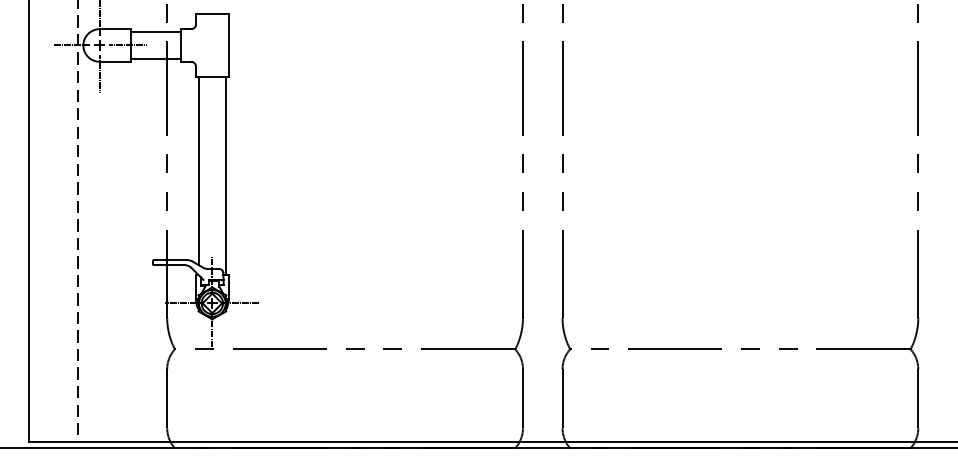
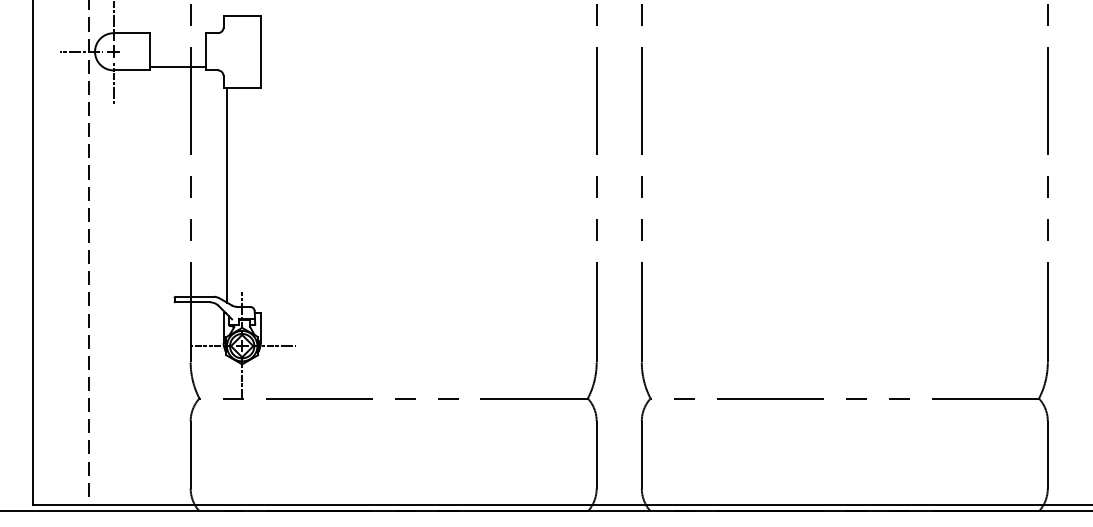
line: (155, 32) -> (177, 36), removed
line: (127, 45) -> (145, 51), removed
line: (225, 175) -> (257, 200), removed

